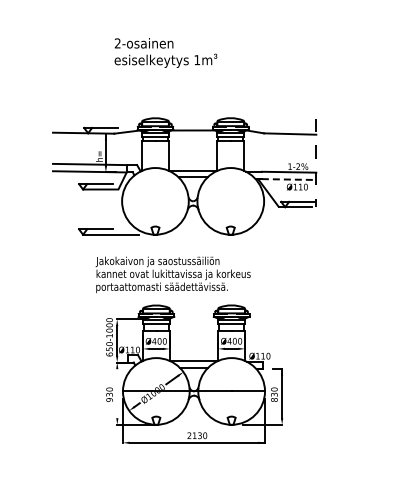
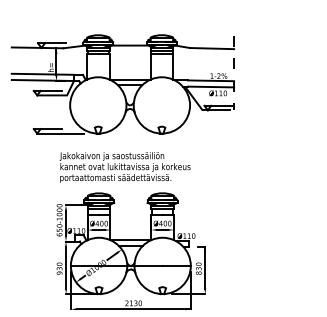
line: (289, 179) -> (211, 86), dashed -> solid
text: (172, 274) -> (124, 167), moved
line: (117, 393) -> (66, 267), added

